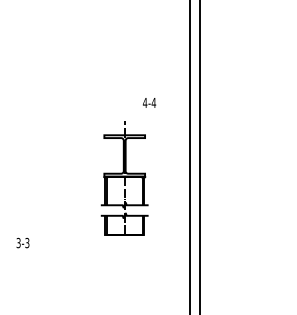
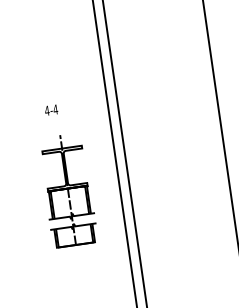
text: (149, 102) -> (51, 109), moved
part: (124, 178) -> (67, 190), moved

